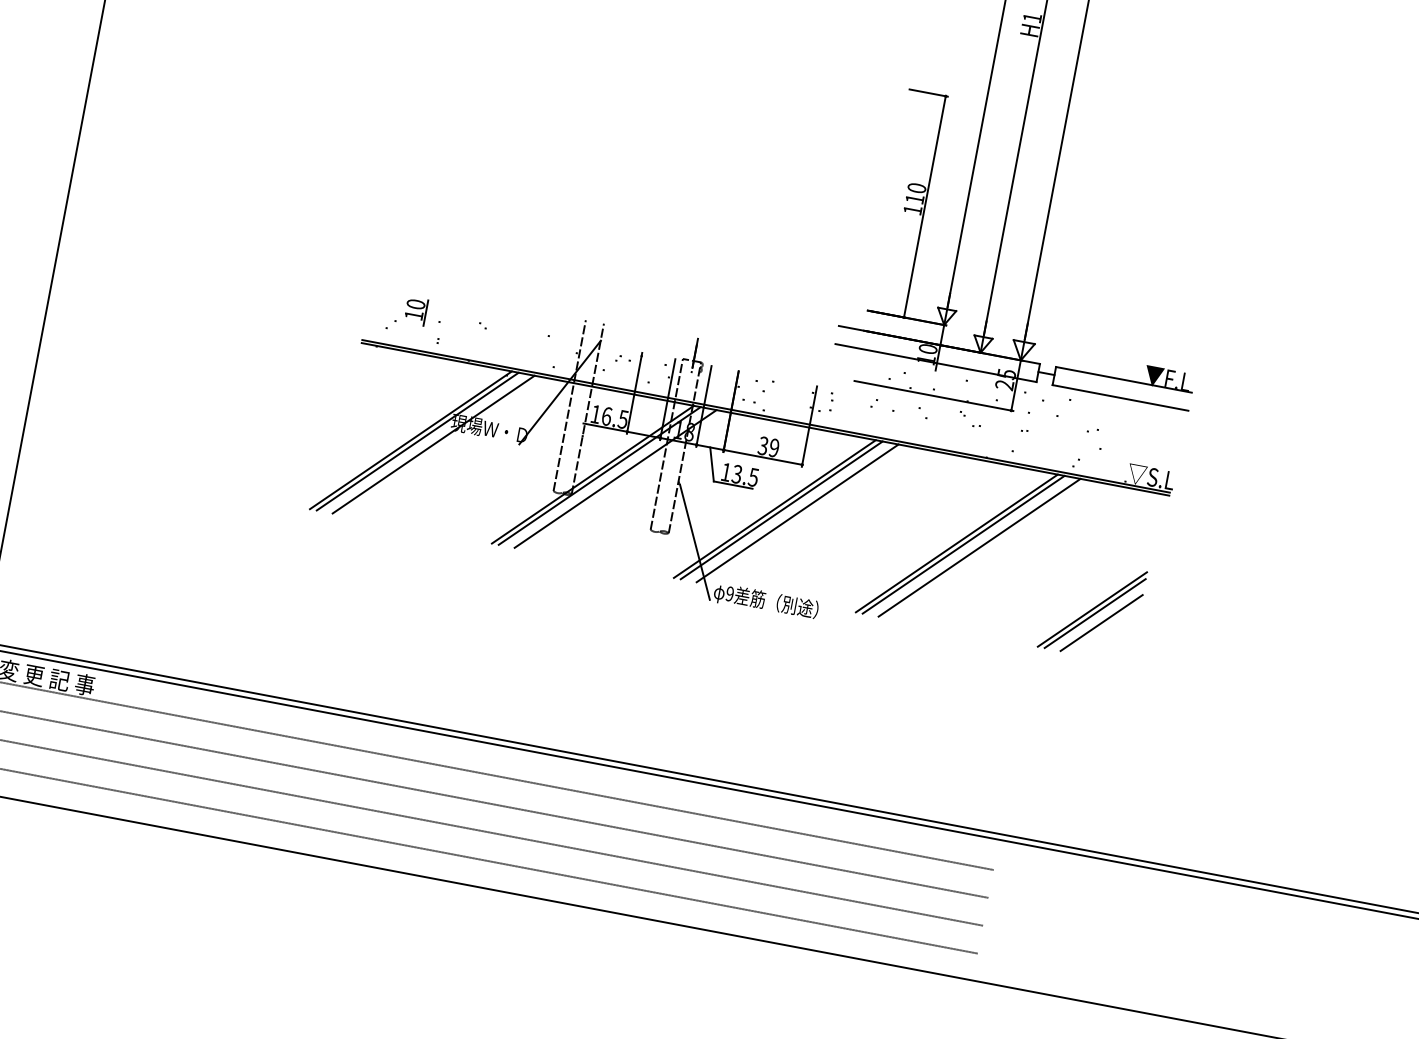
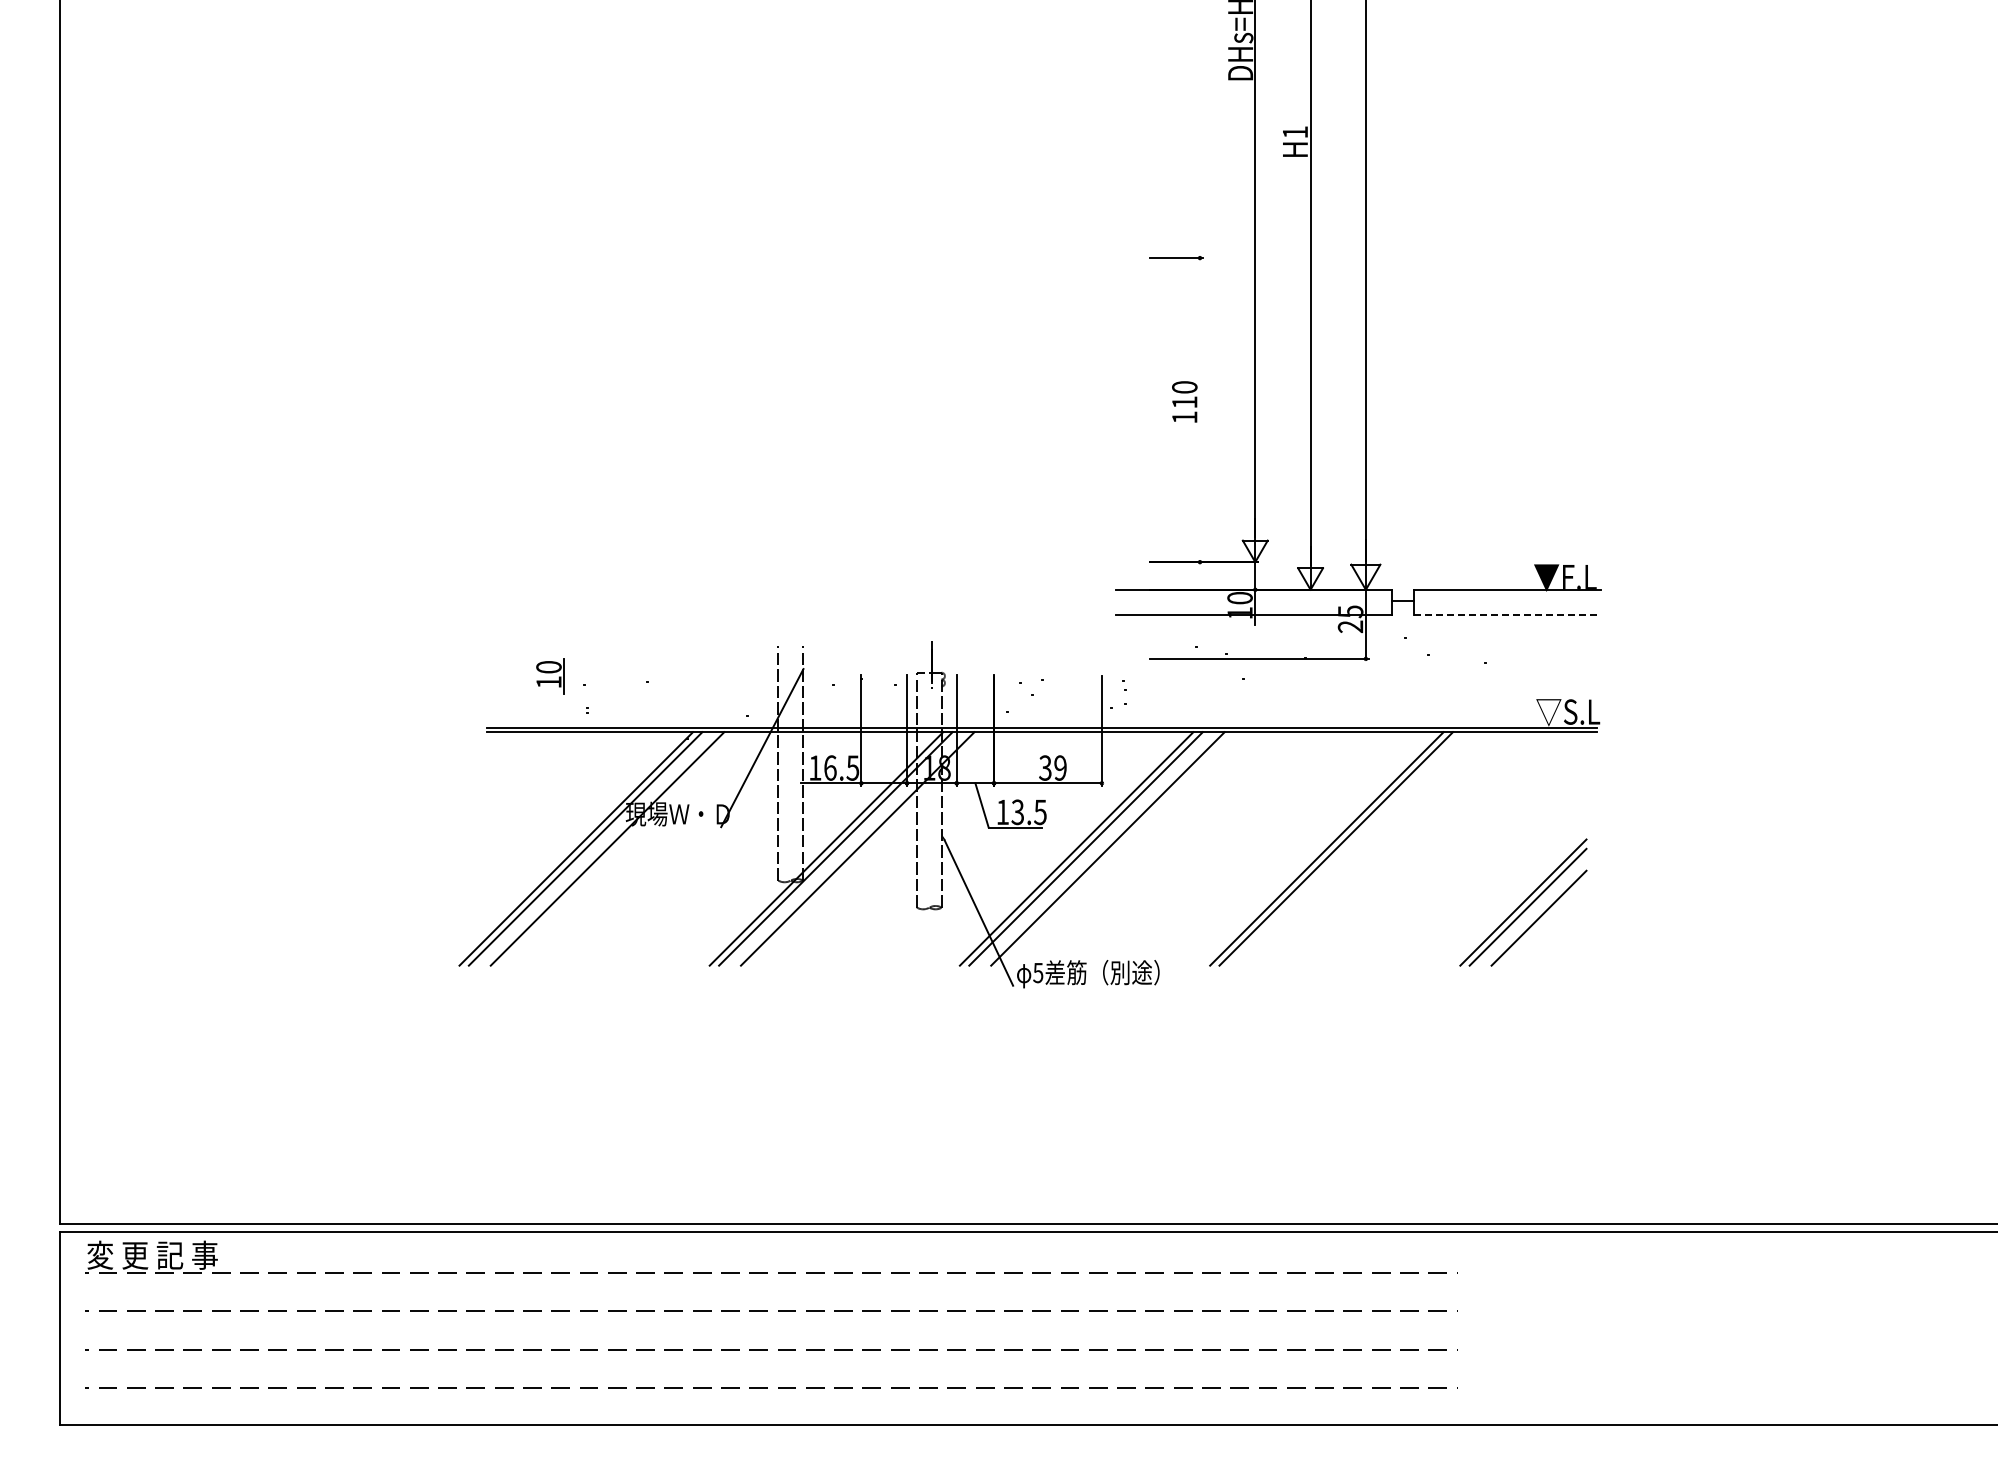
line: (925, 207) -> (1200, 410), removed
line: (1121, 397) -> (1508, 614), solid -> dashed
line: (979, 547) -> (1357, 848), removed
text: (730, 593) -> (1038, 972), 9 -> 5

